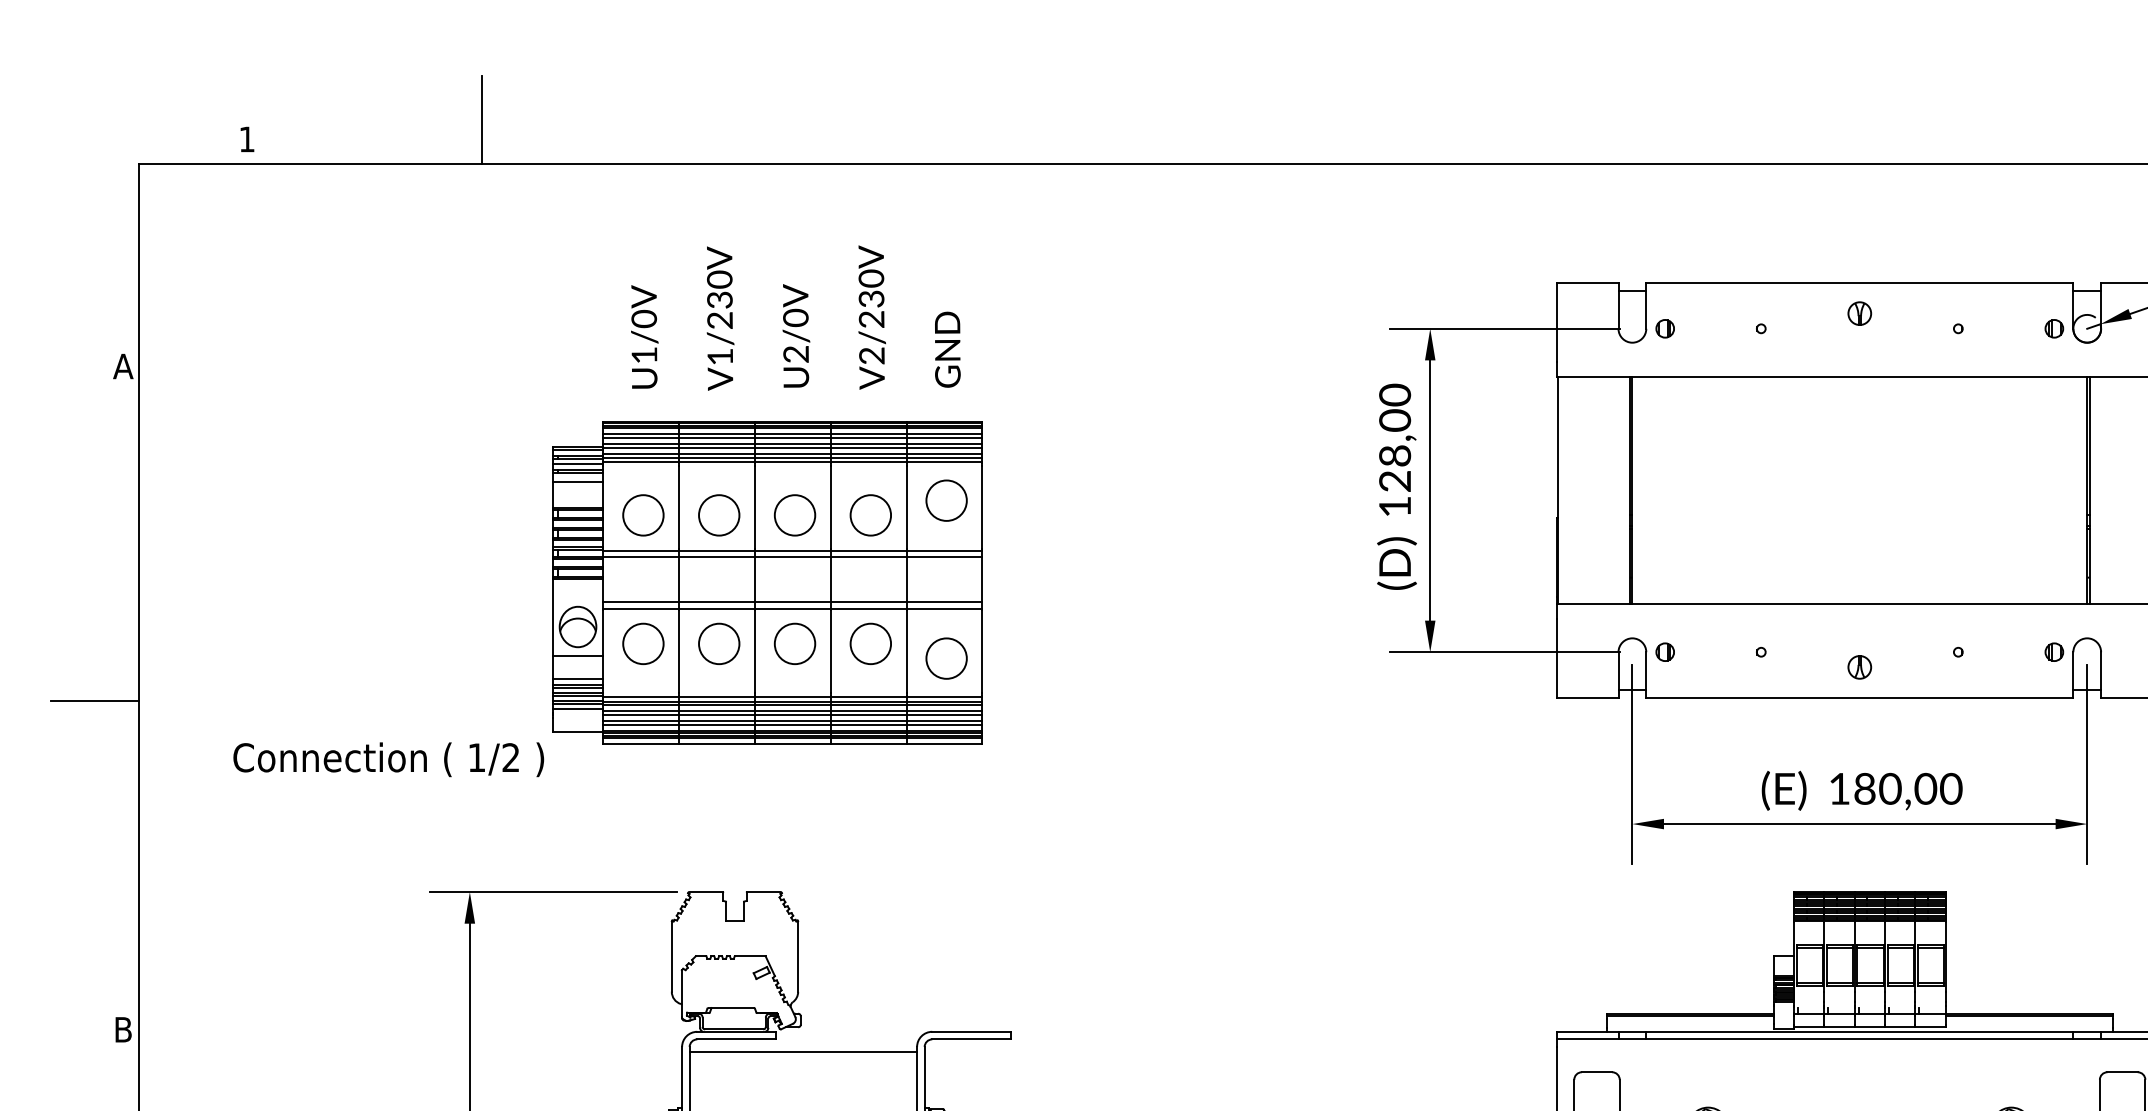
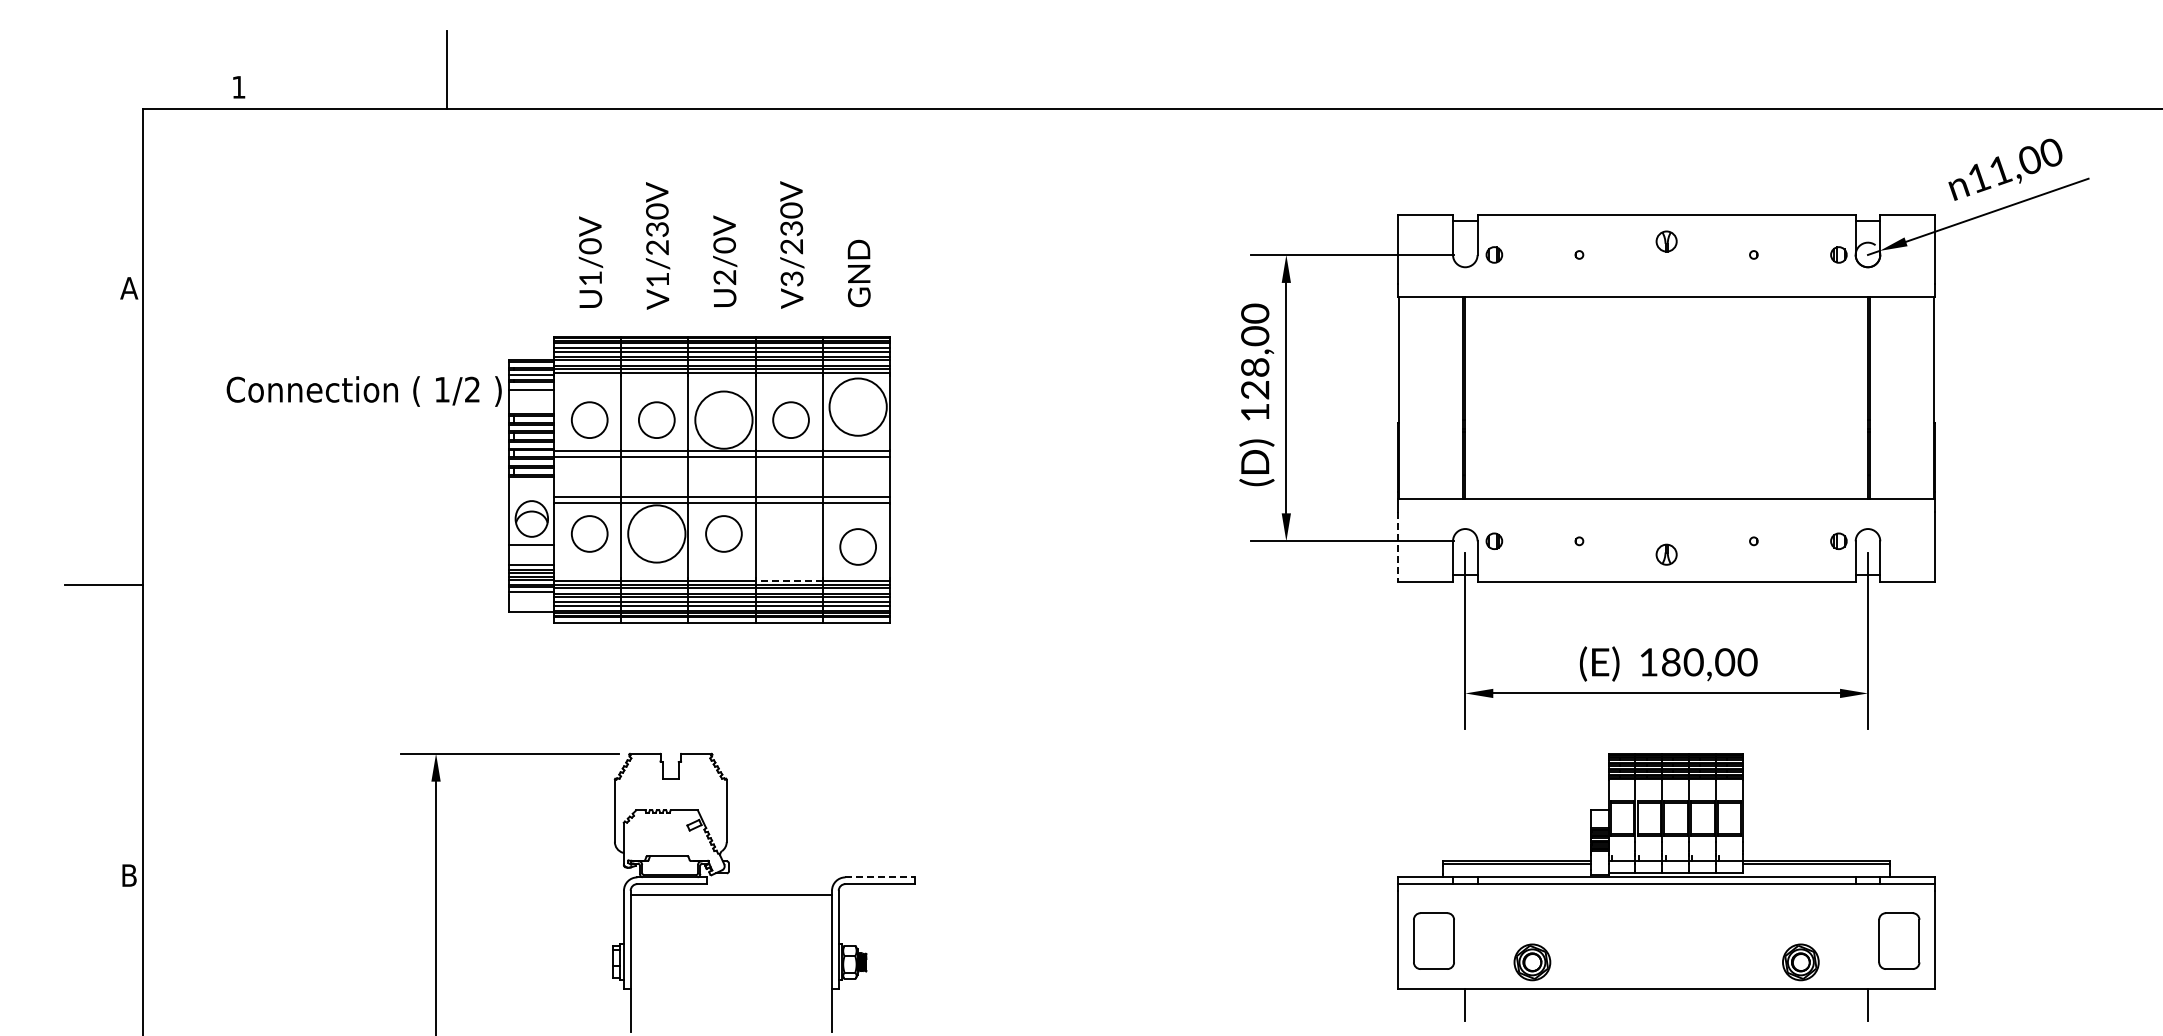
text: (873, 355) -> (793, 278), V2/230 -> V3/230
circle: (946, 501) -> (858, 407), size x1.6
circle: (794, 515) -> (723, 420), size x1.6
circle: (718, 643) -> (656, 533), size x1.6
circle: (870, 643) -> (790, 533), removed
line: (1556, 658) -> (1398, 546), solid -> dashed
line: (869, 696) -> (789, 580), solid -> dashed
text: (387, 759) -> (363, 391), moved
line: (971, 1031) -> (880, 877), solid -> dashed

